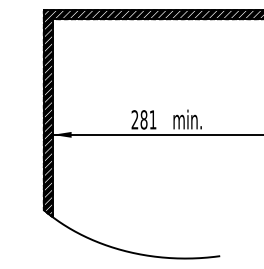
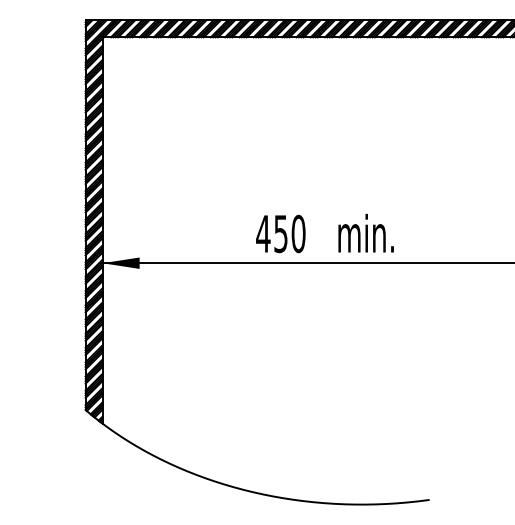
text: (143, 119) -> (279, 233), 281 -> 450

